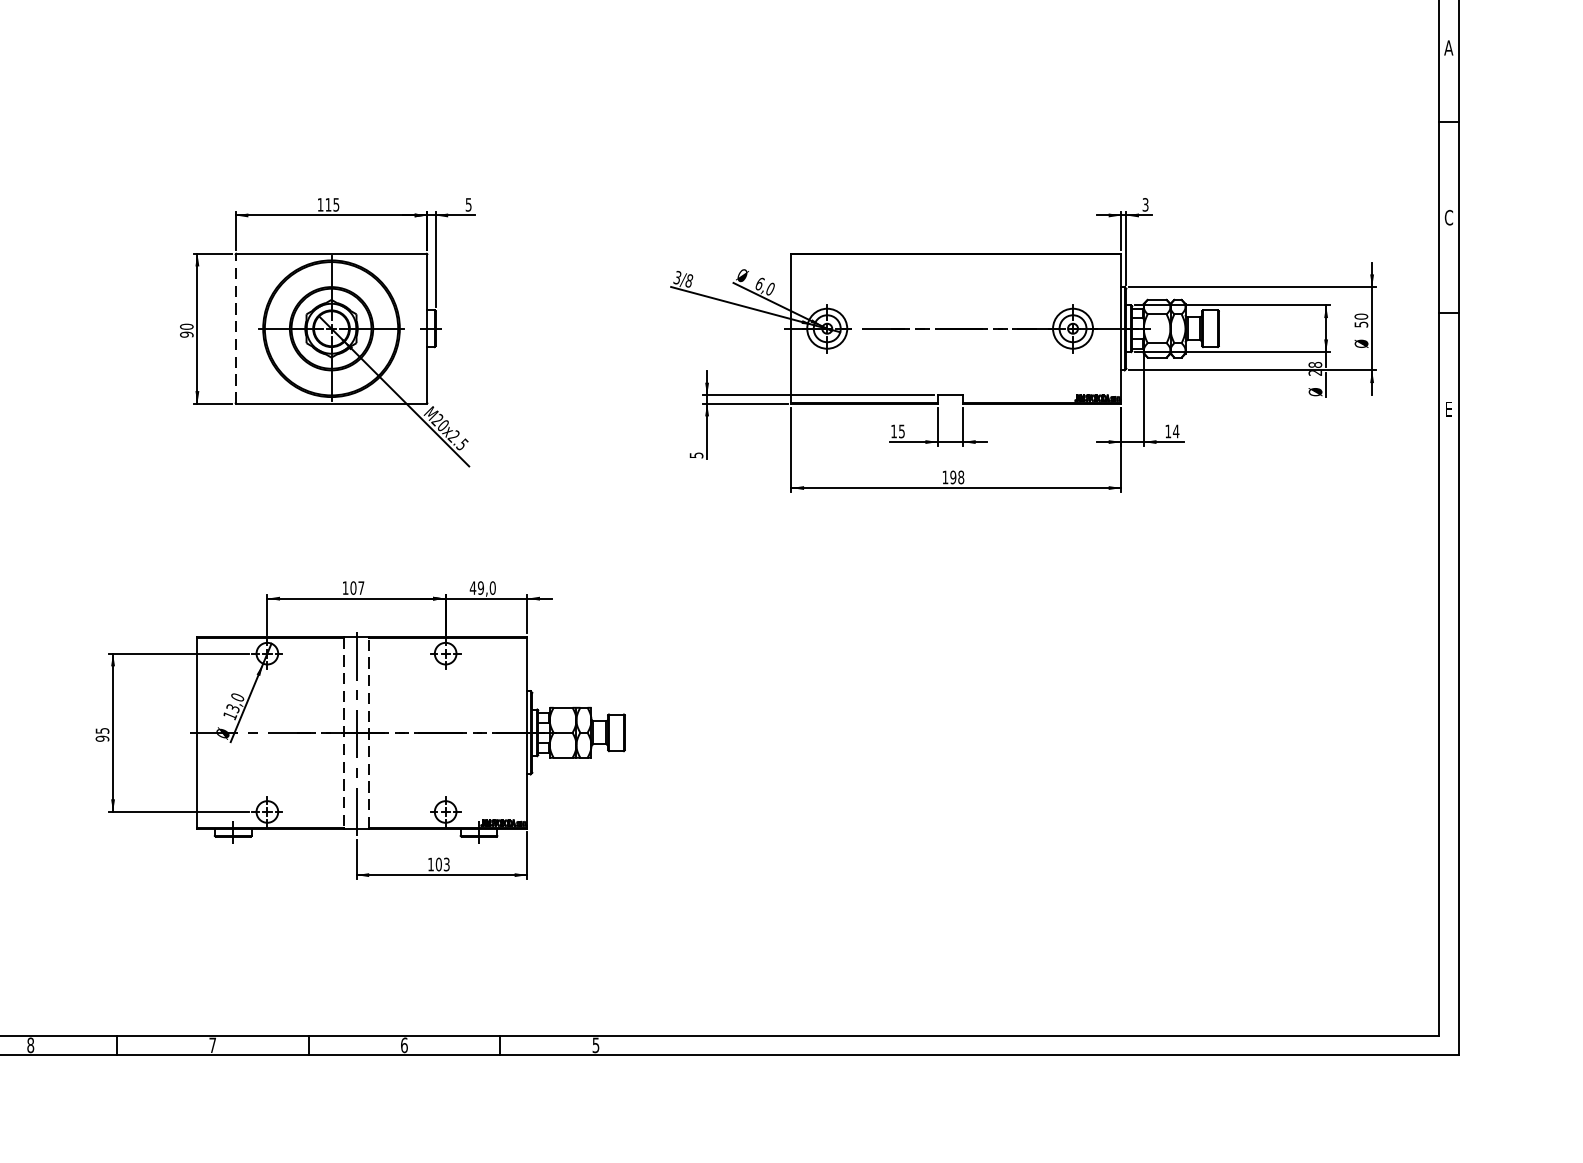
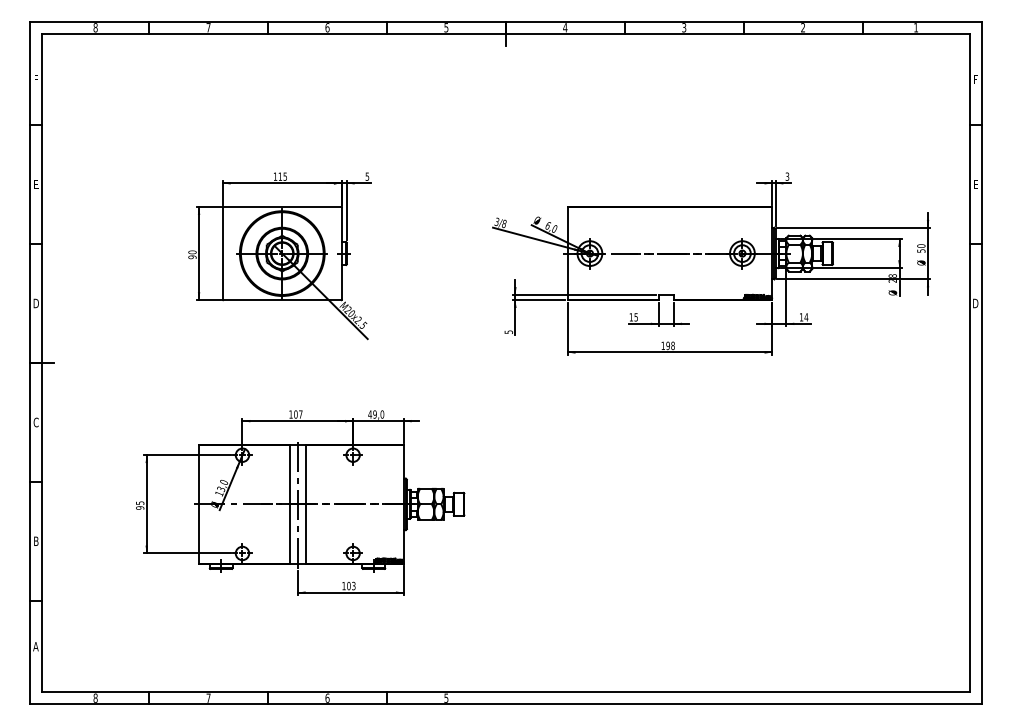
text: (1448, 46) -> (975, 78), A -> F
text: (1448, 217) -> (975, 184), C -> E
line: (235, 328) -> (222, 253), dashed -> solid
text: (1448, 409) -> (975, 303), E -> D
line: (368, 731) -> (305, 503), dashed -> solid
line: (344, 733) -> (290, 504), dashed -> solid

